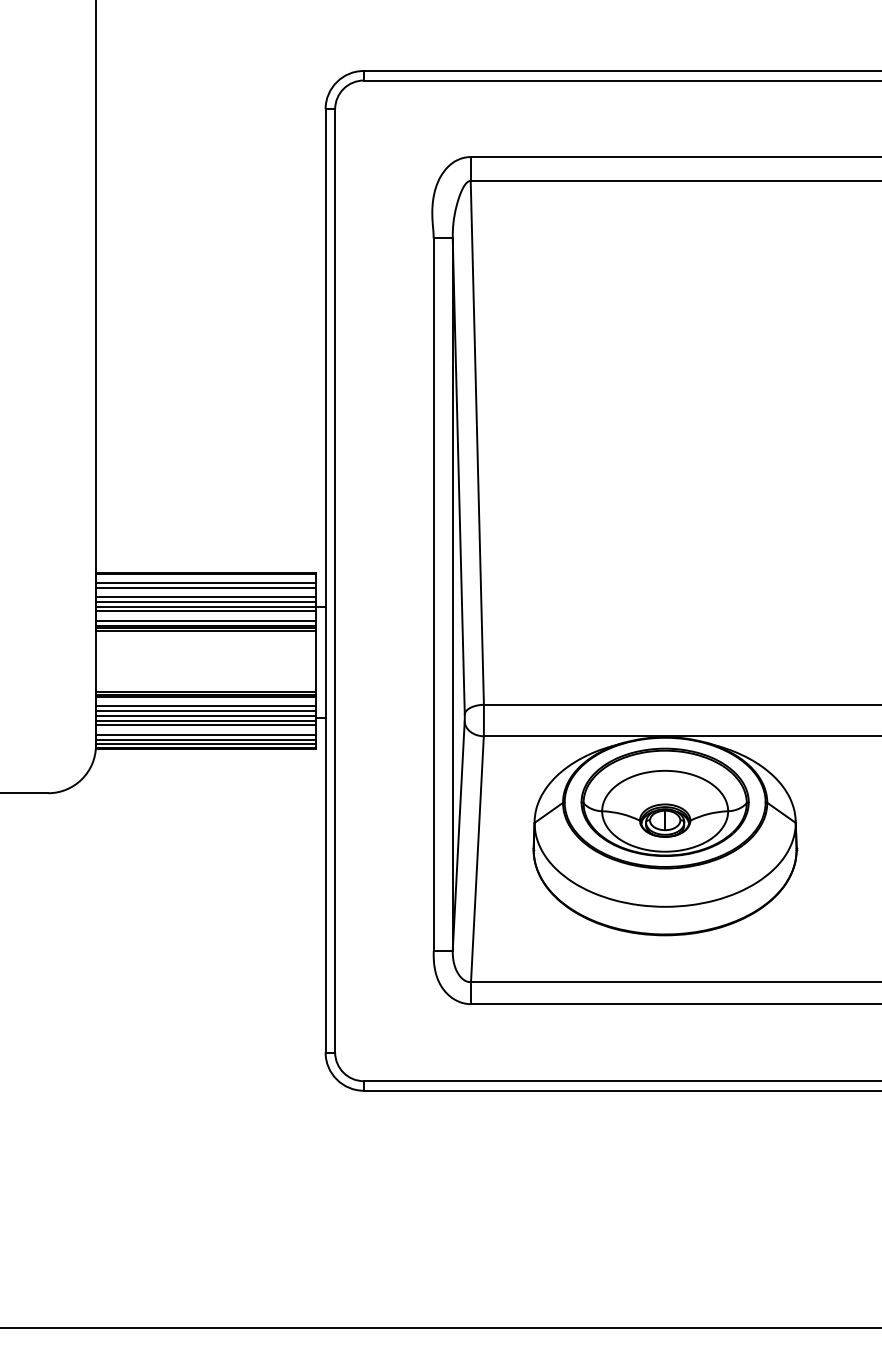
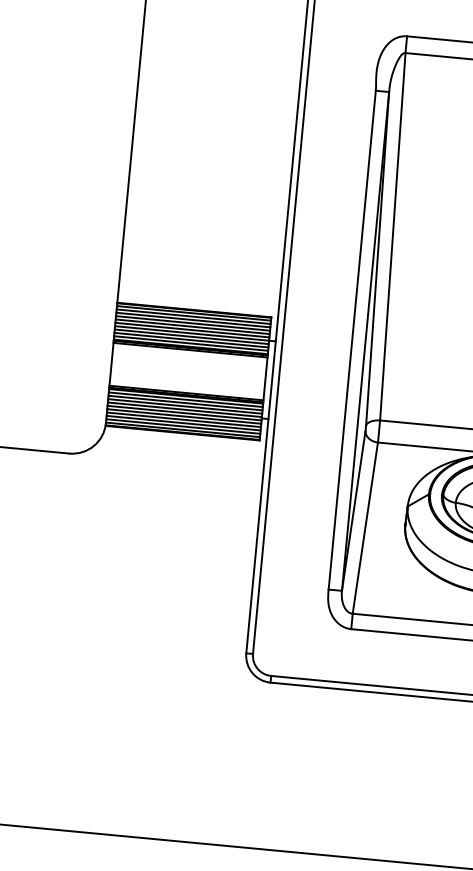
line: (206, 578) -> (194, 313), added
line: (206, 592) -> (193, 323), added
line: (206, 616) -> (191, 340), added
line: (206, 701) -> (186, 399), added
line: (206, 730) -> (184, 420), added

